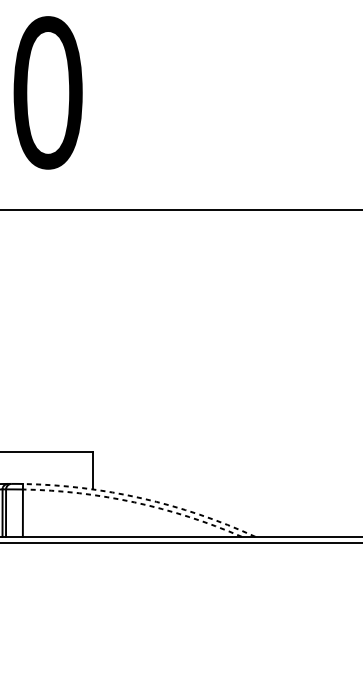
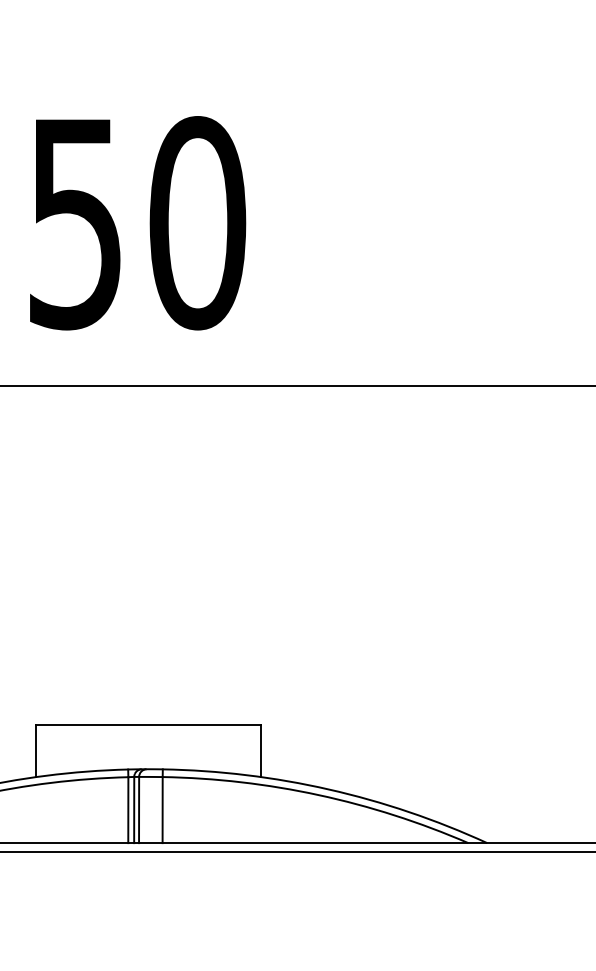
arc: (141, 498) -> (328, 789), dashed -> solid
arc: (134, 502) -> (318, 795), dashed -> solid

